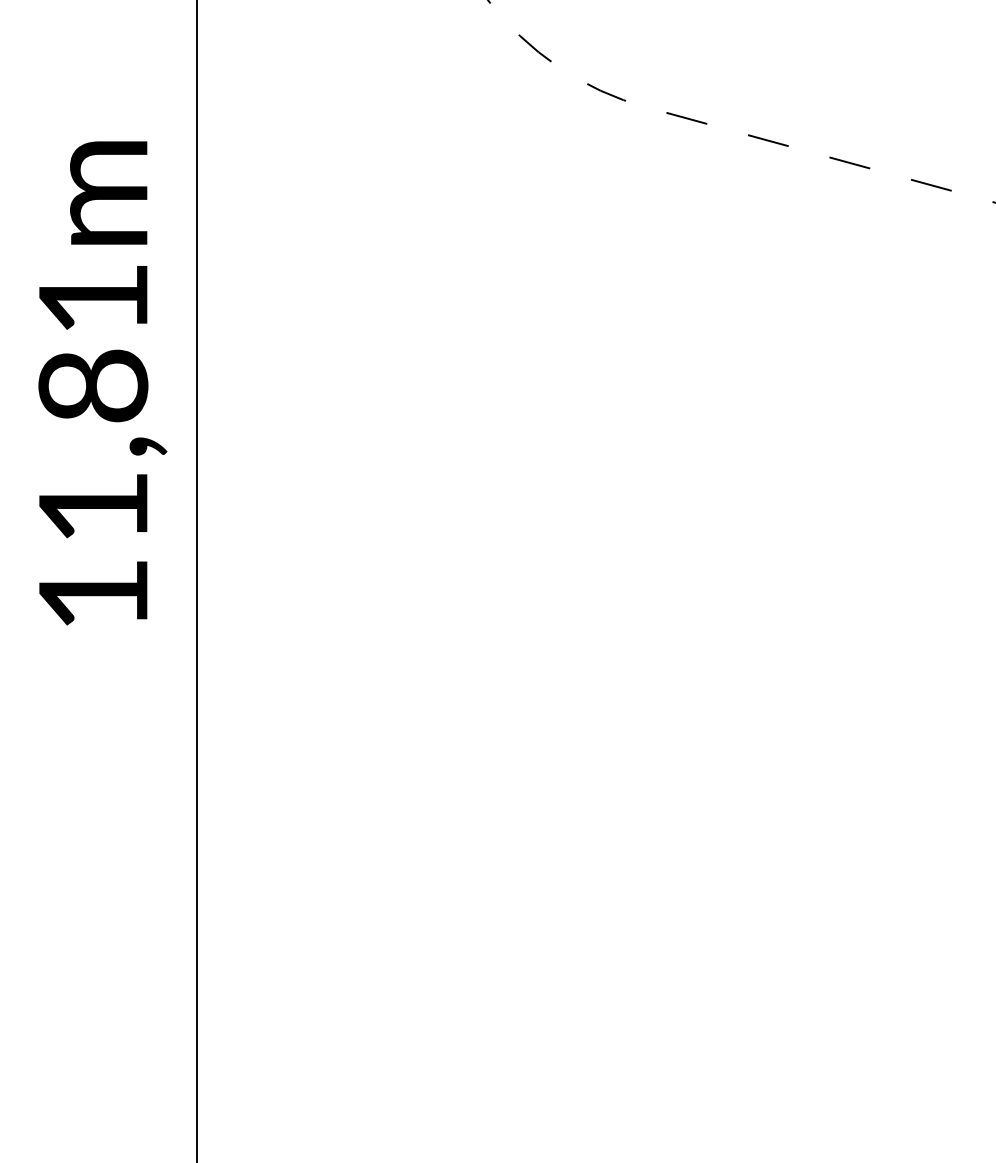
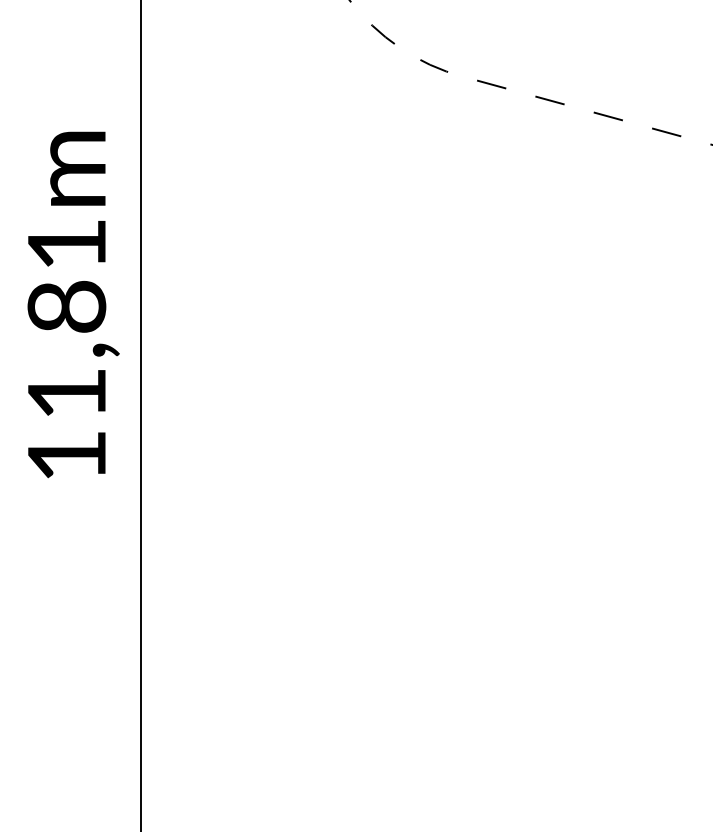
text: (102, 383) -> (73, 305), moved

